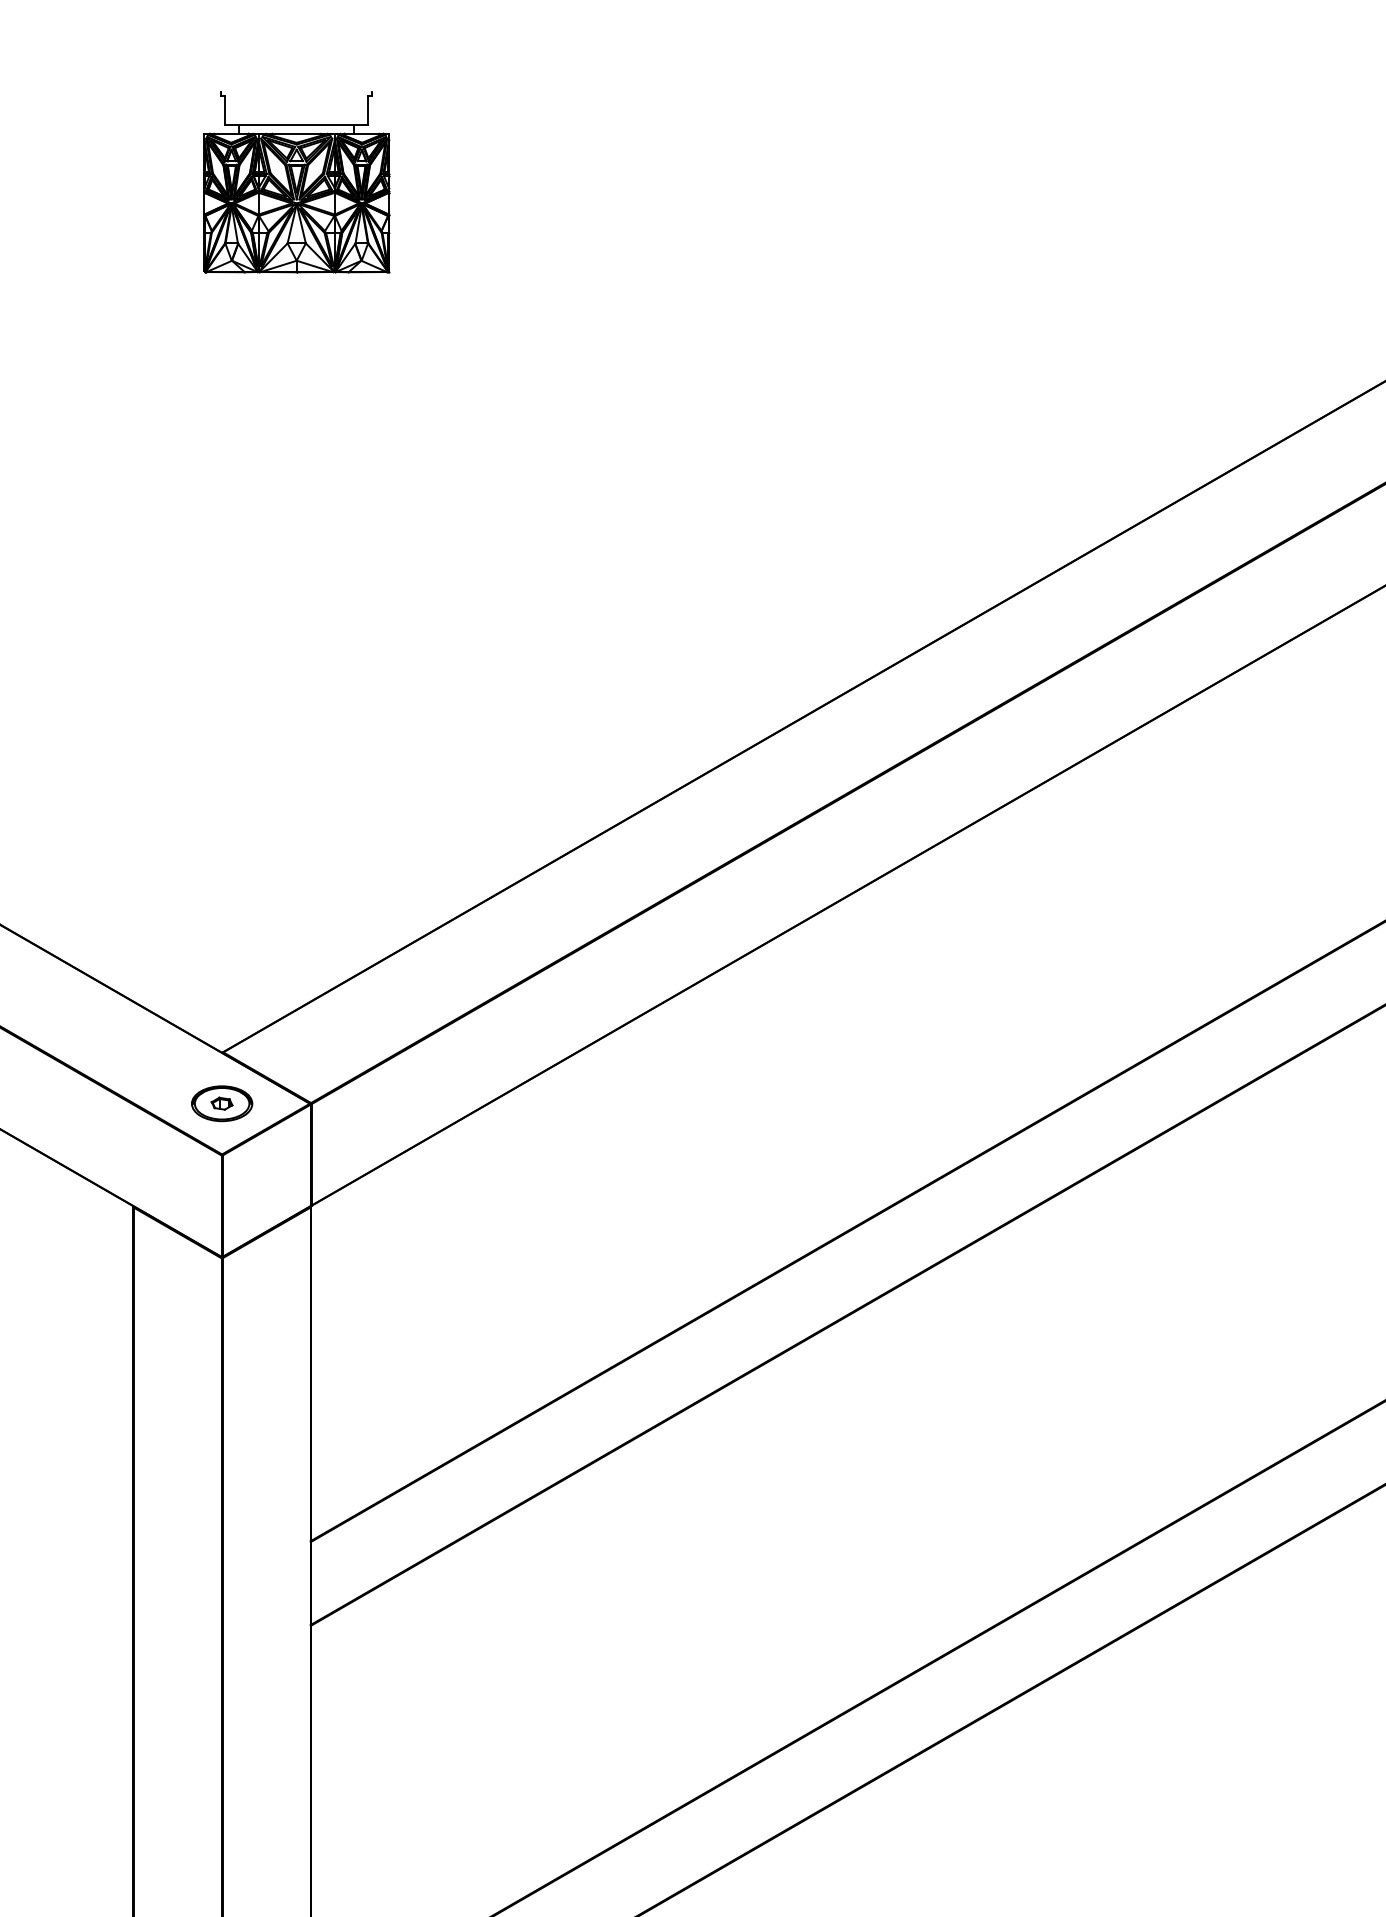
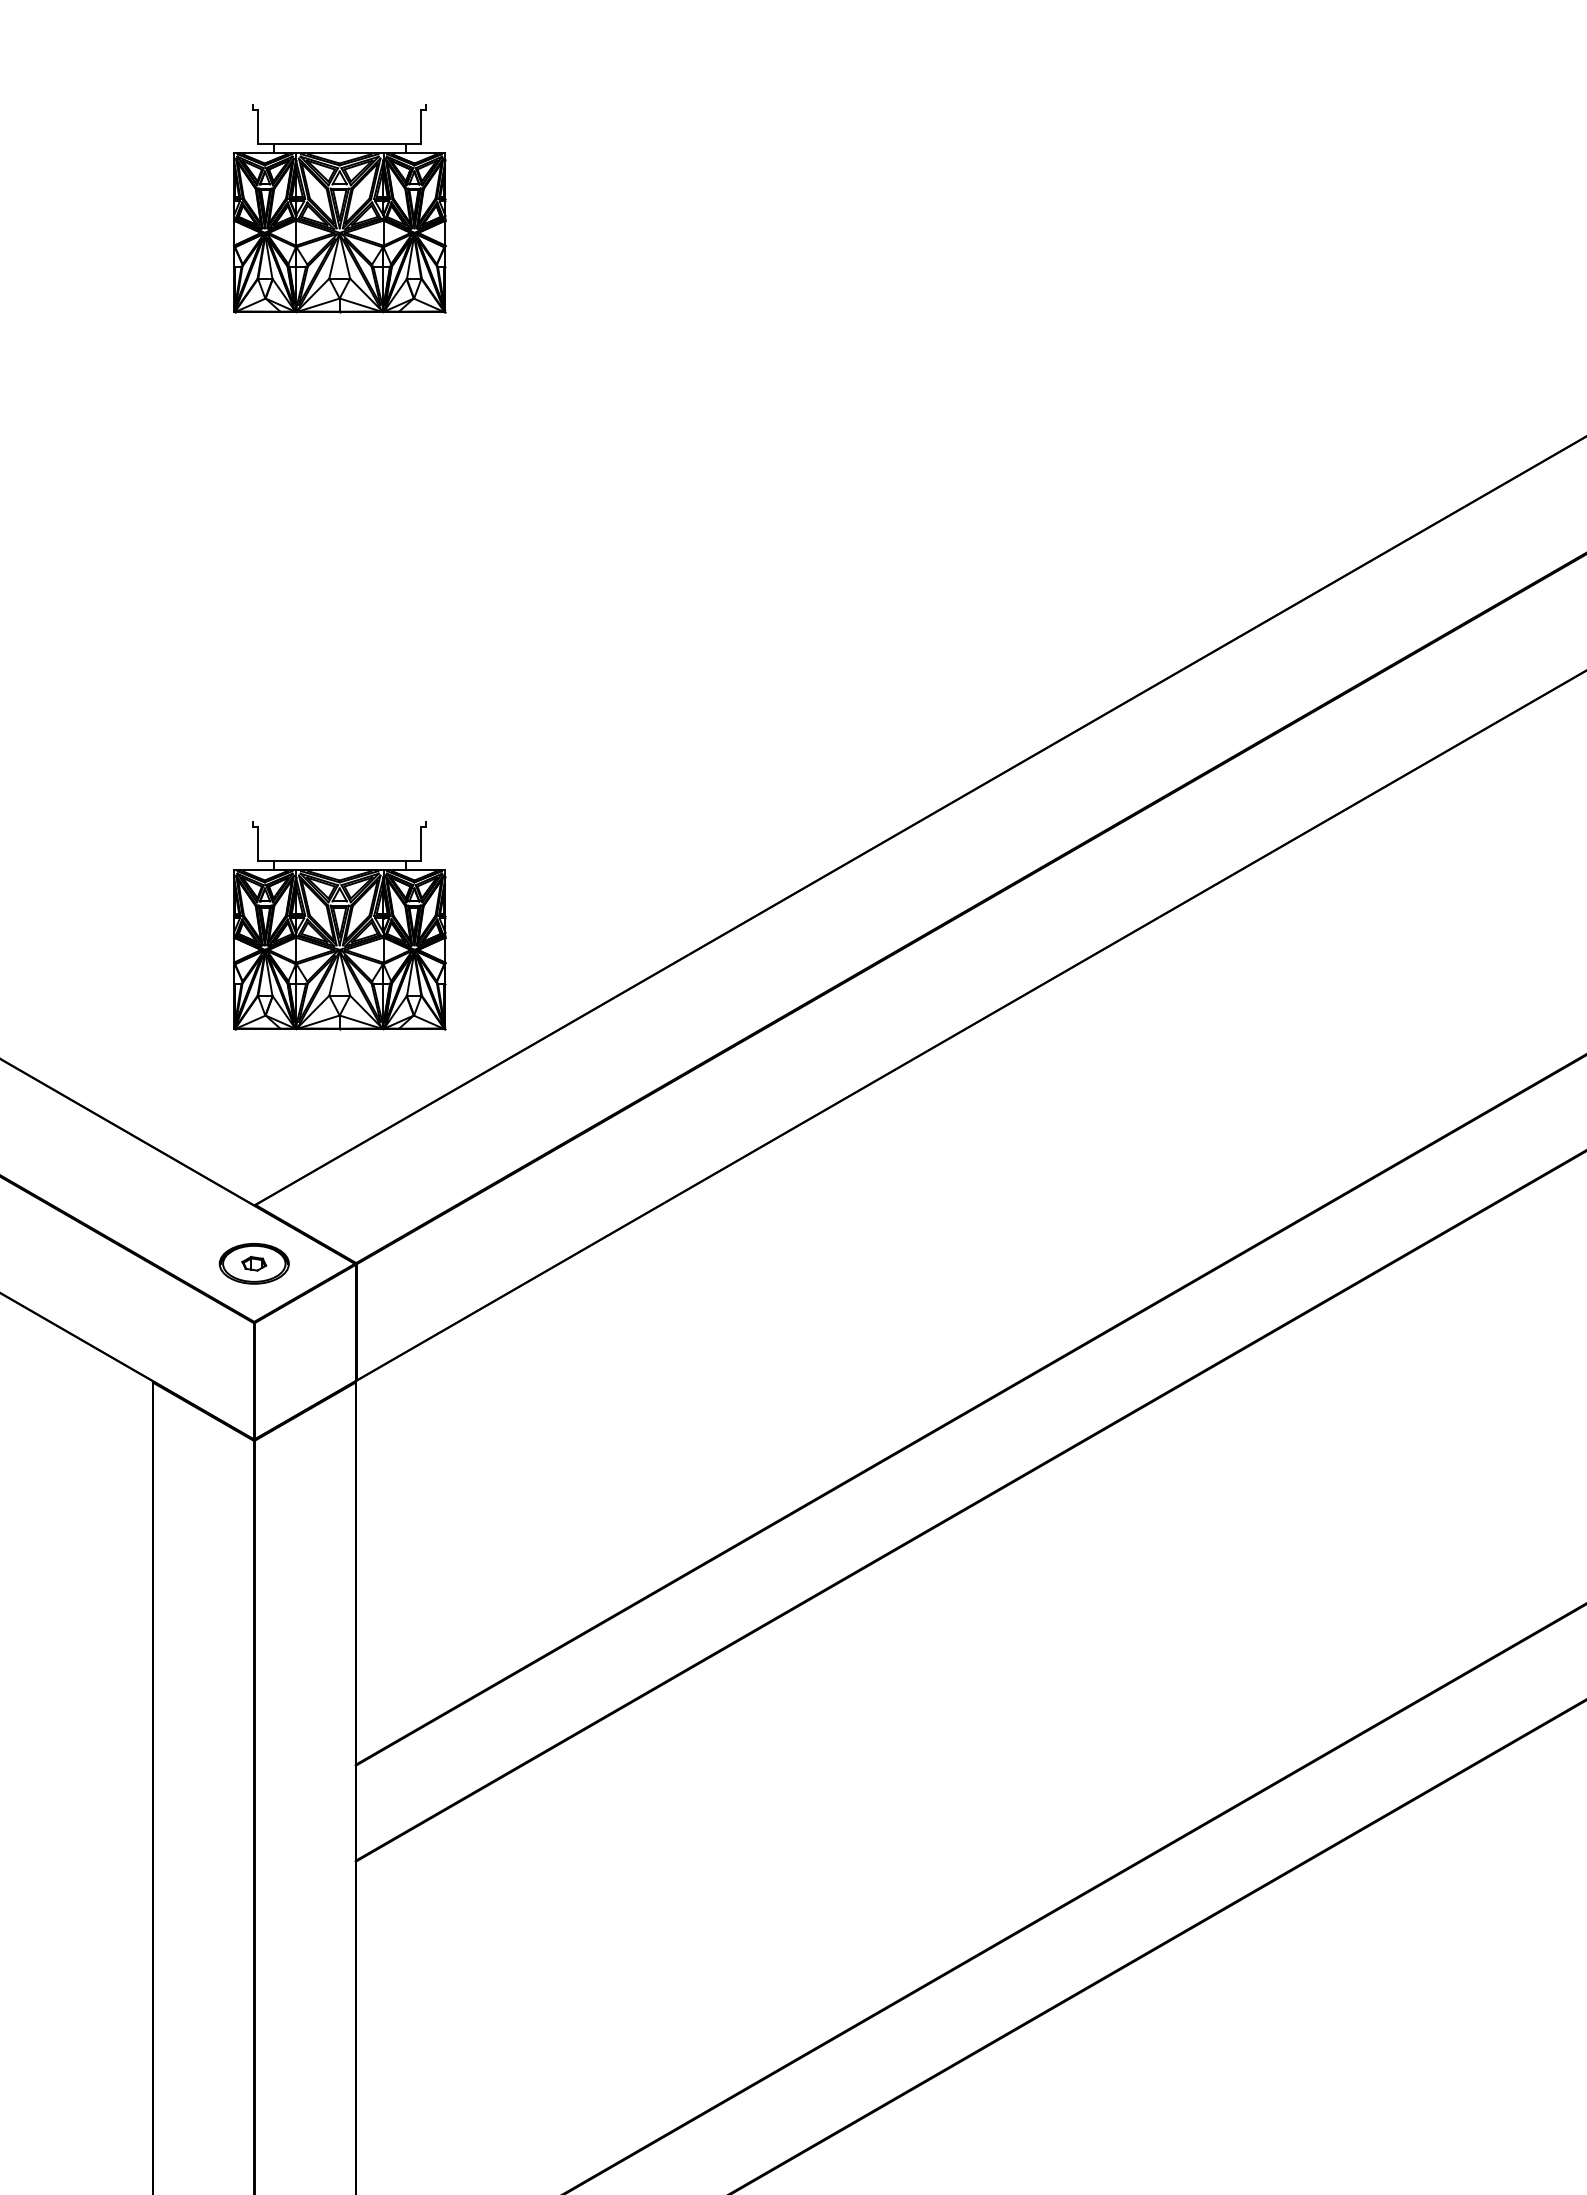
part: (296, 808) -> (339, 925), added

